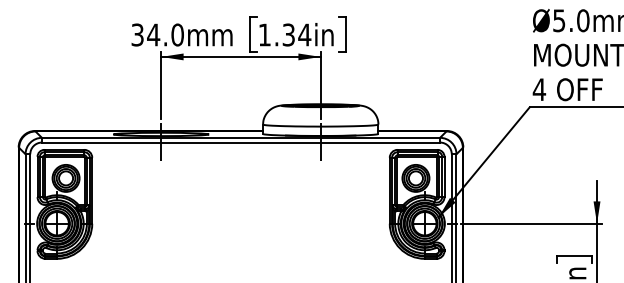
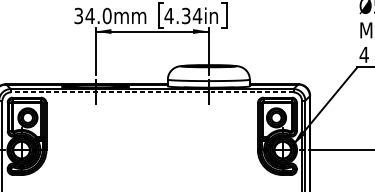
text: (264, 34) -> (168, 15), 1.34in -> 4.34in
line: (240, 142) -> (151, 92), solid -> dashed

